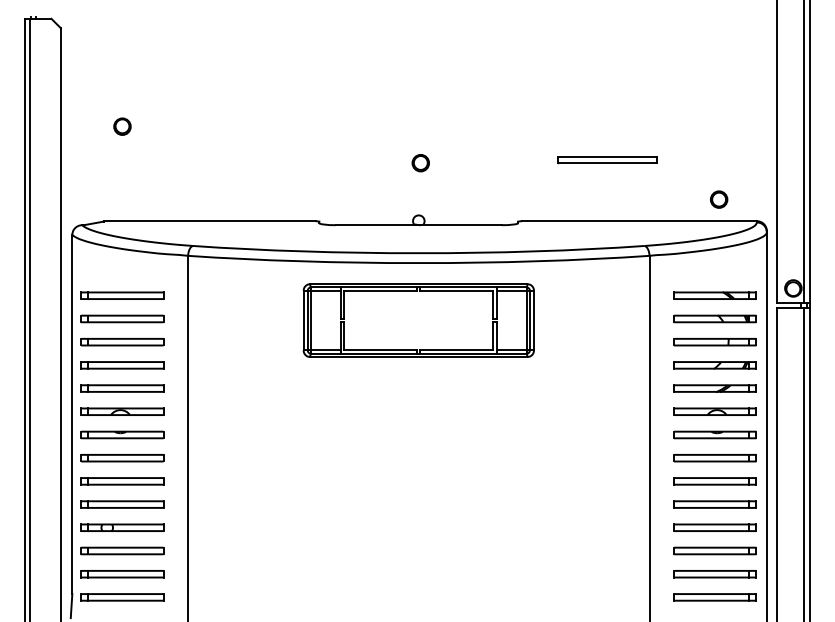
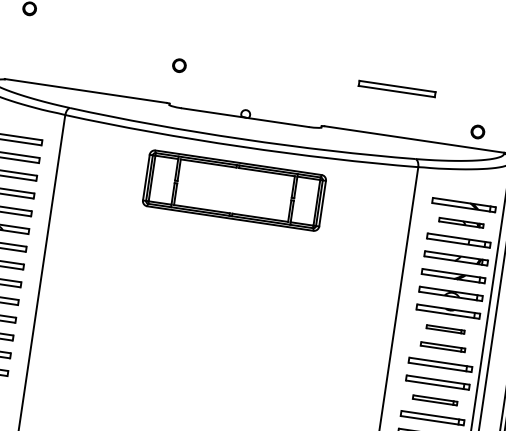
part: (420, 163) -> (179, 65), moved
part: (714, 318) -> (460, 222), size x0.7
part: (714, 458) -> (445, 329), size x0.6
part: (714, 481) -> (442, 347), size x0.7
part: (714, 550) -> (434, 399), size x0.7

